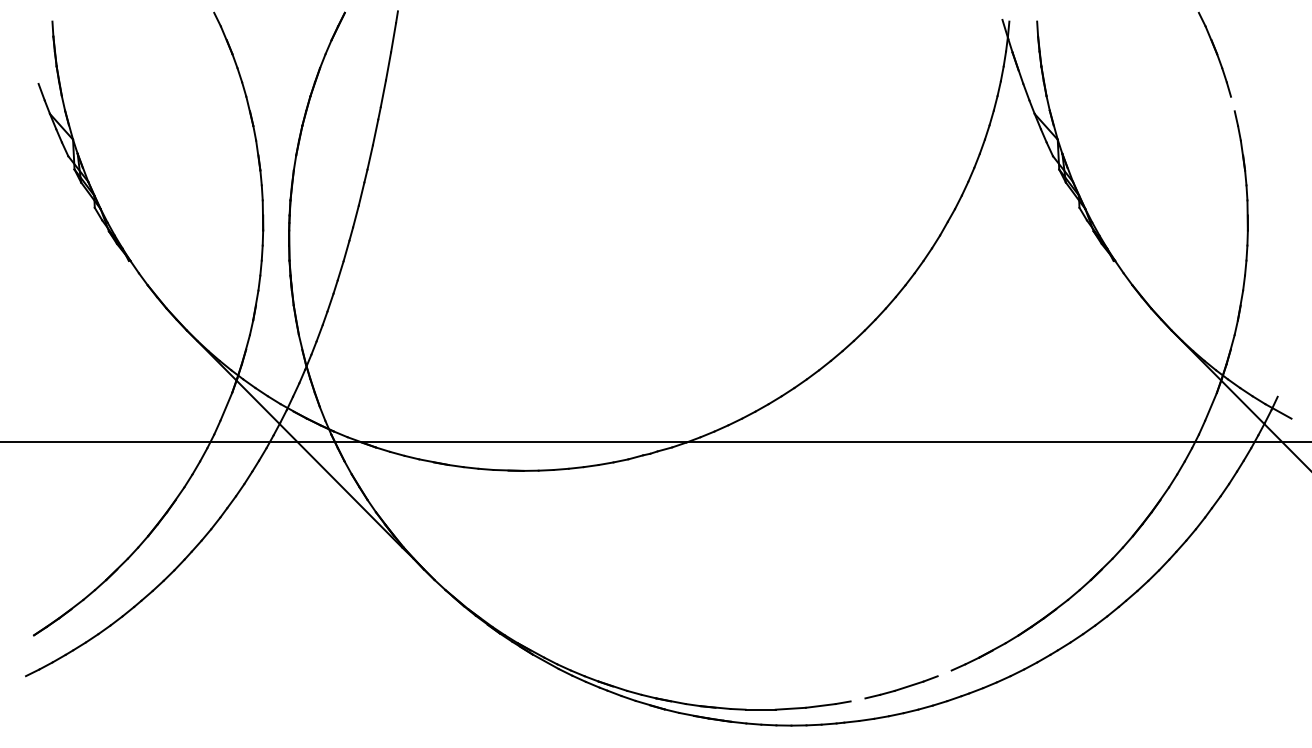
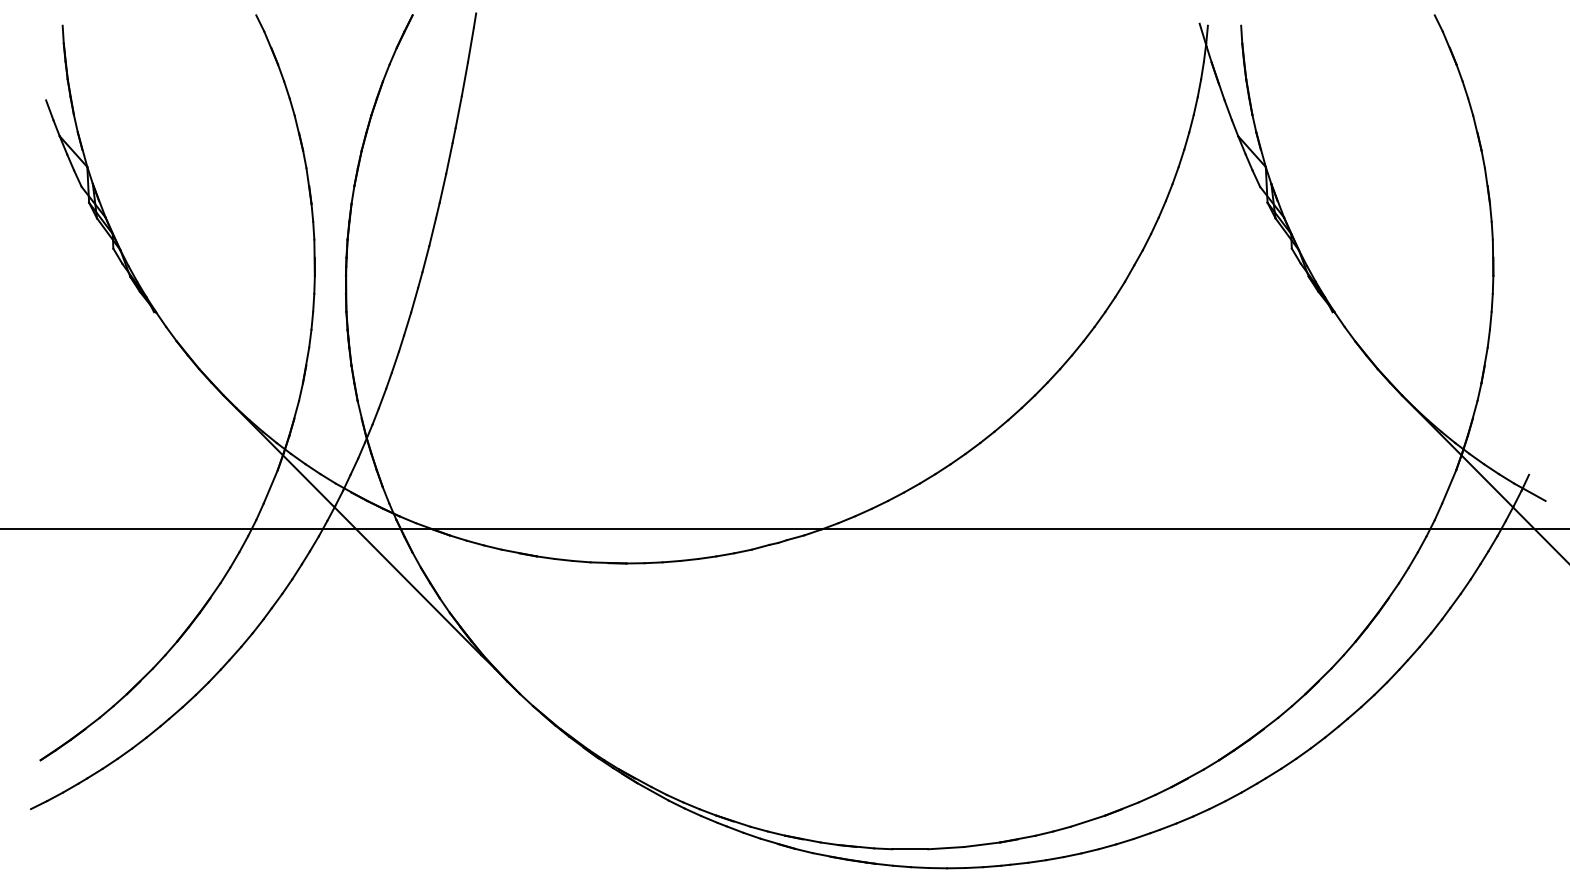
line: (1234, 110) -> (1477, 132), added
line: (937, 675) -> (1121, 808), added
line: (850, 701) -> (1017, 839), added

